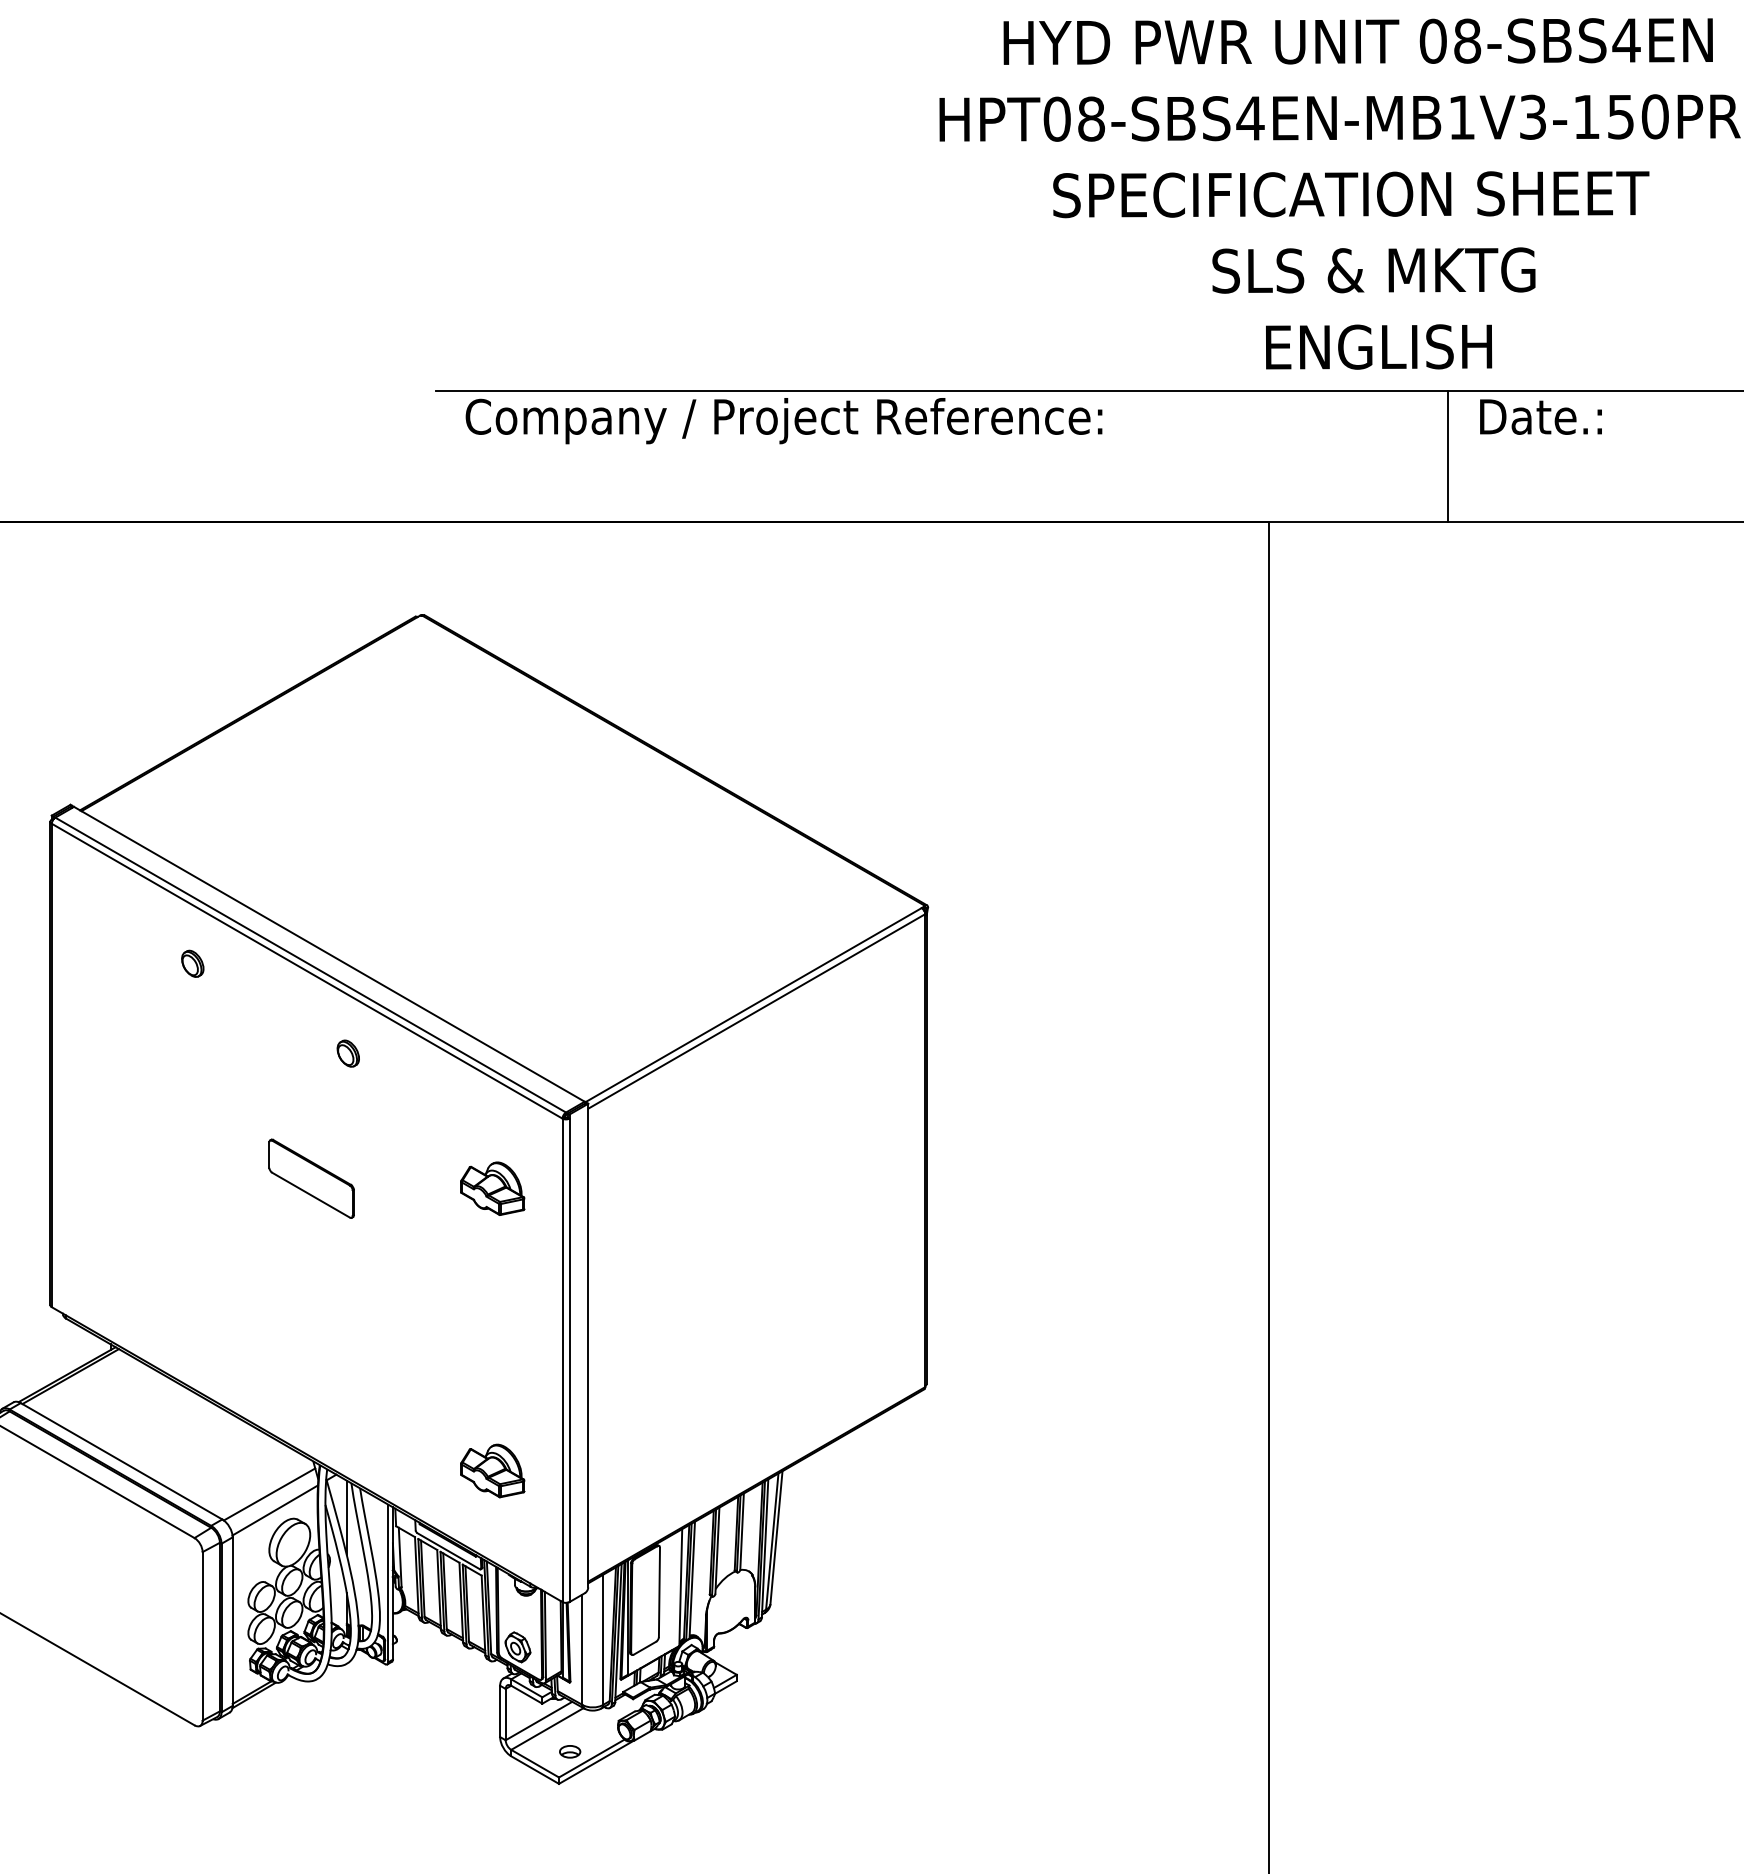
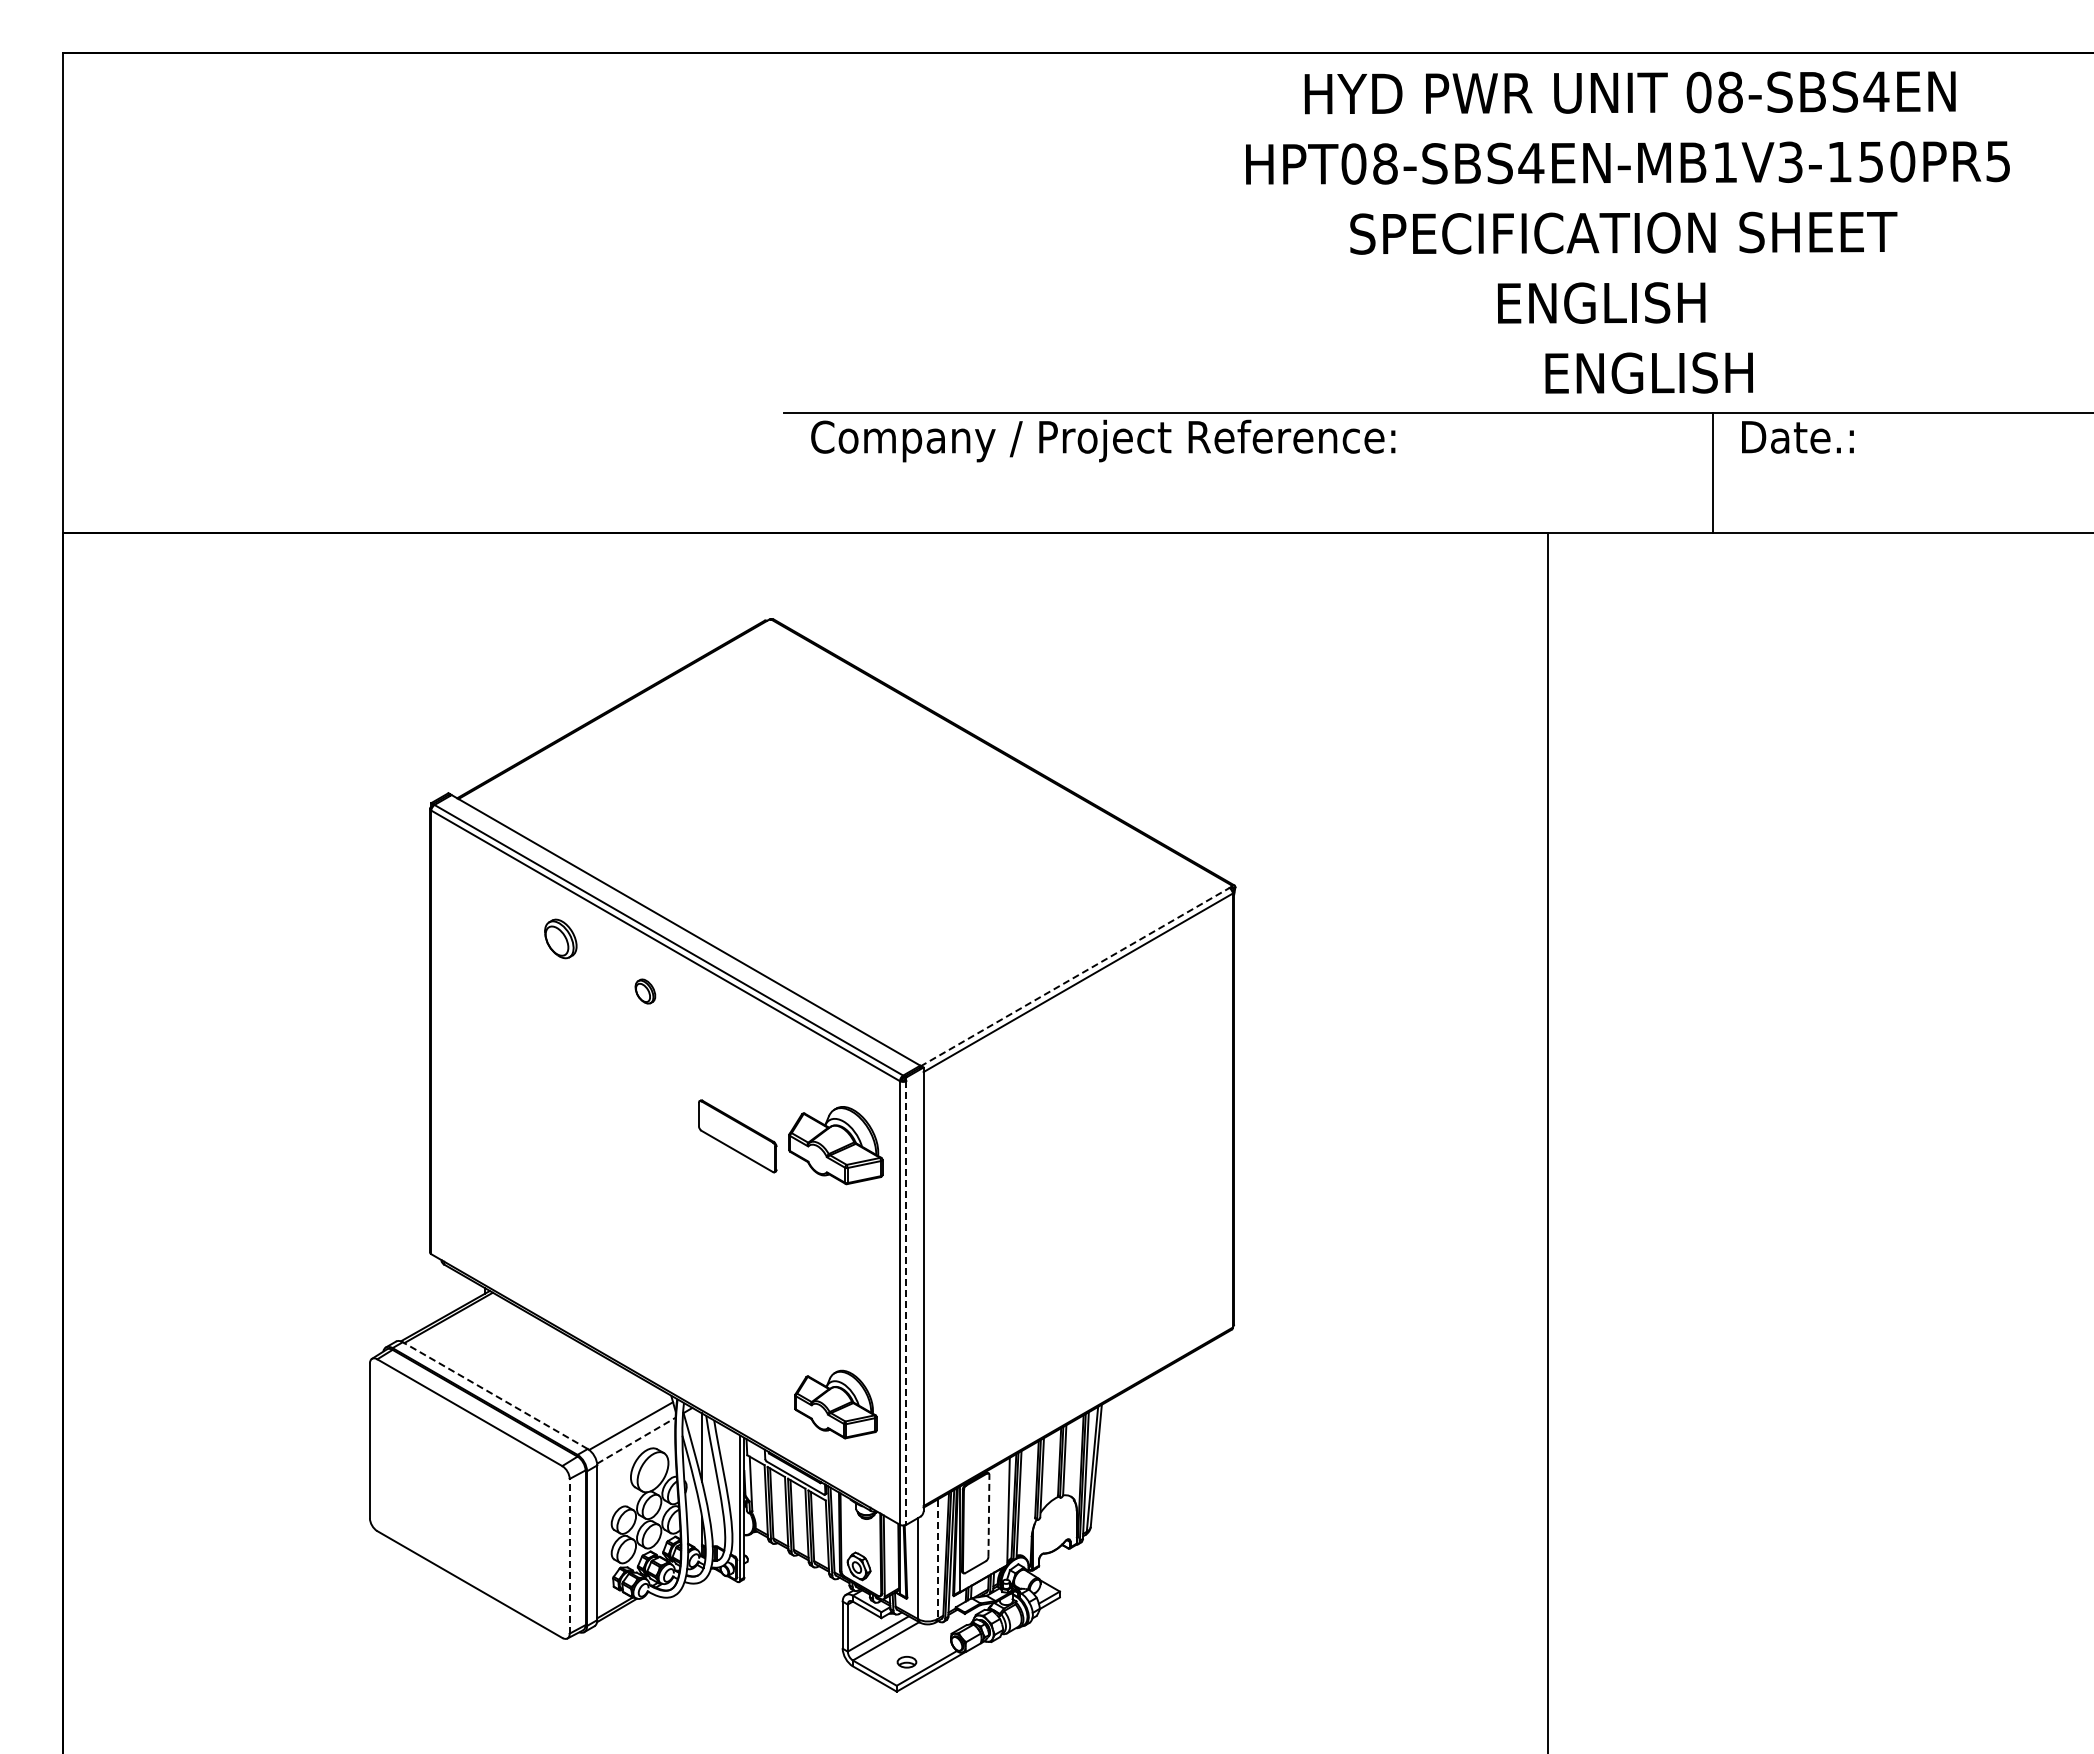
text: (1373, 270) -> (1644, 302), SLS & MKTG -> ENGLISH
part: (192, 964) -> (560, 939), size x1.6
line: (753, 1005) -> (1075, 977), solid -> dashed
part: (348, 1053) -> (645, 991), moved
part: (311, 1178) -> (737, 1136), moved
part: (492, 1188) -> (835, 1145), size x1.6
line: (569, 1359) -> (906, 1302), solid -> dashed
line: (121, 1461) -> (495, 1395), solid -> dashed
part: (492, 1470) -> (835, 1404), size x1.4
line: (275, 1510) -> (636, 1440), solid -> dashed
line: (658, 1591) -> (988, 1515), solid -> dashed
line: (202, 1635) -> (569, 1555), solid -> dashed
line: (603, 1639) -> (937, 1559), solid -> dashed

